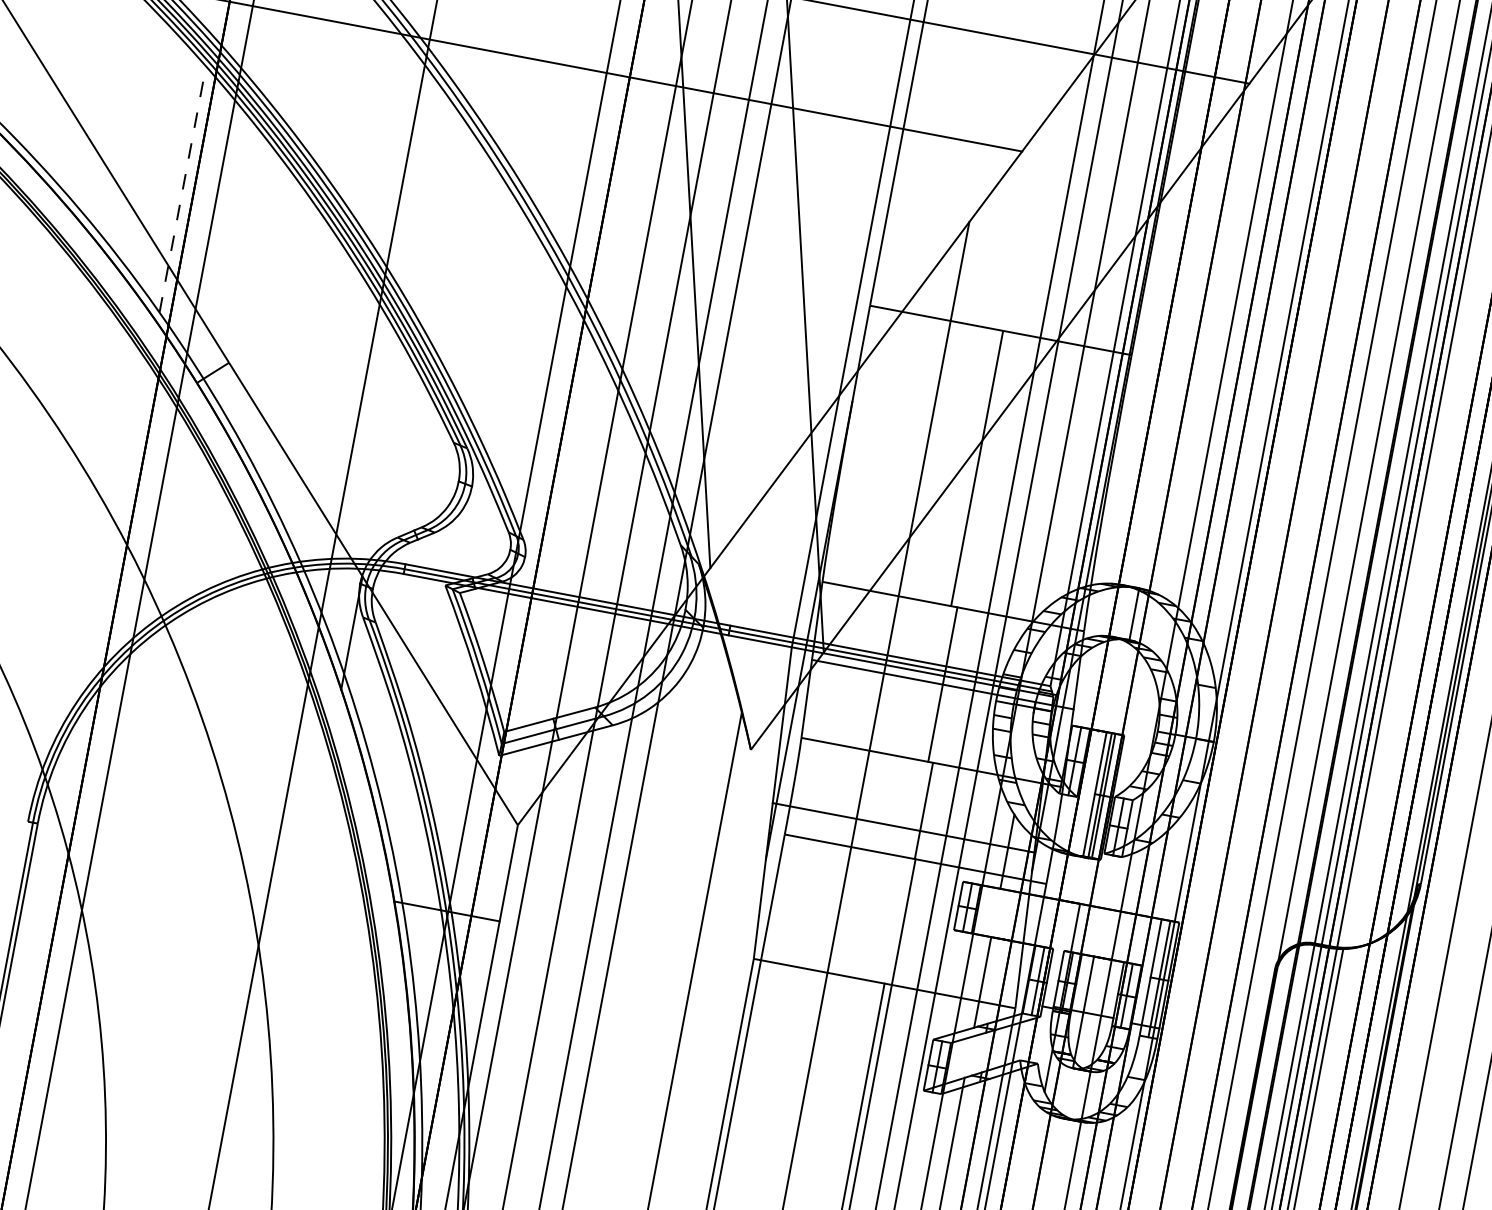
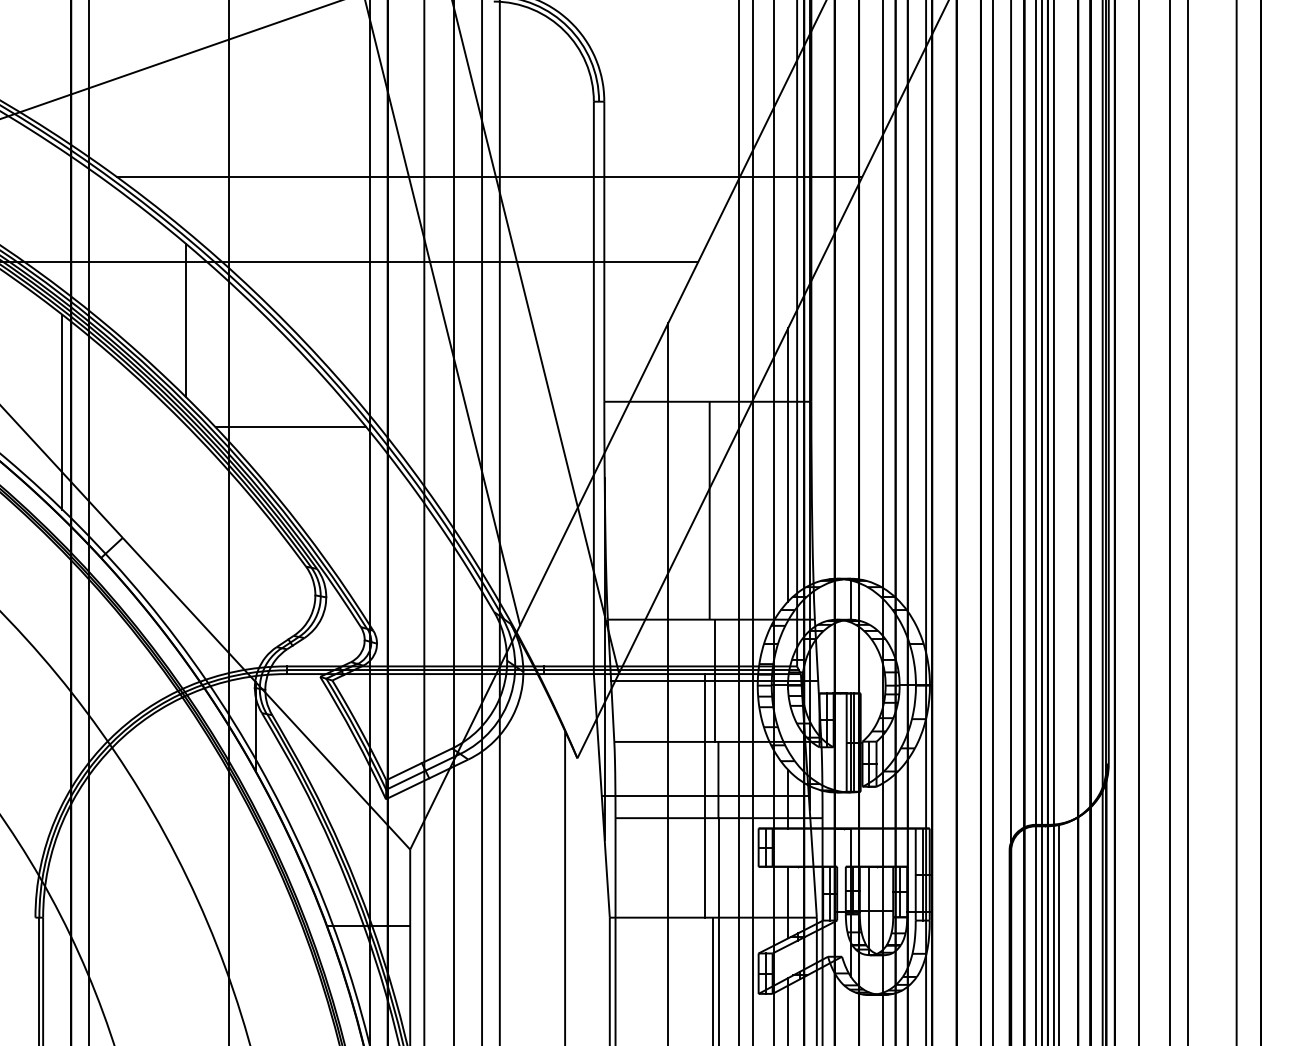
line: (361, 103) -> (186, 320), added
line: (183, 188) -> (62, 411), dashed -> solid
line: (467, 263) -> (290, 427), added
line: (1087, 428) -> (788, 464), added
line: (903, 827) -> (705, 795), added

